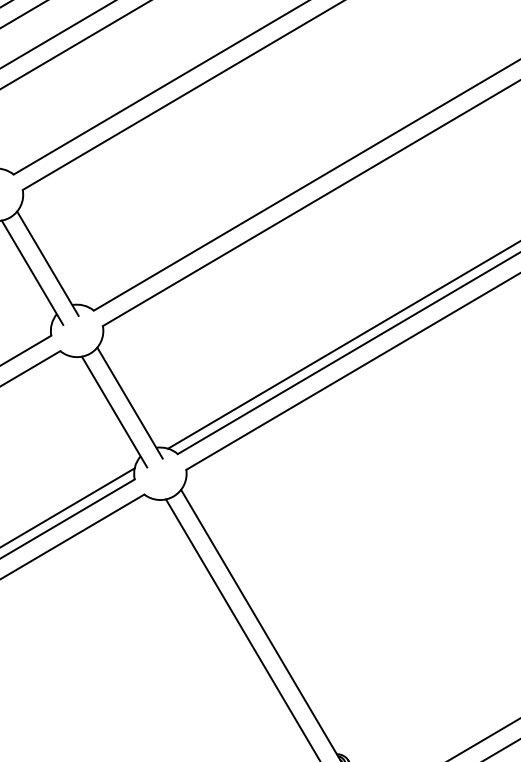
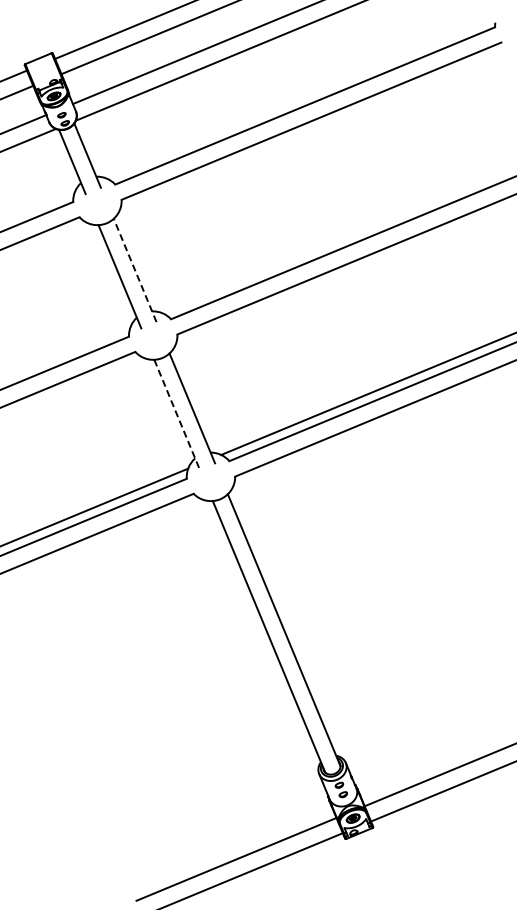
line: (48, 263) -> (135, 270), solid -> dashed
line: (115, 412) -> (177, 415), solid -> dashed

